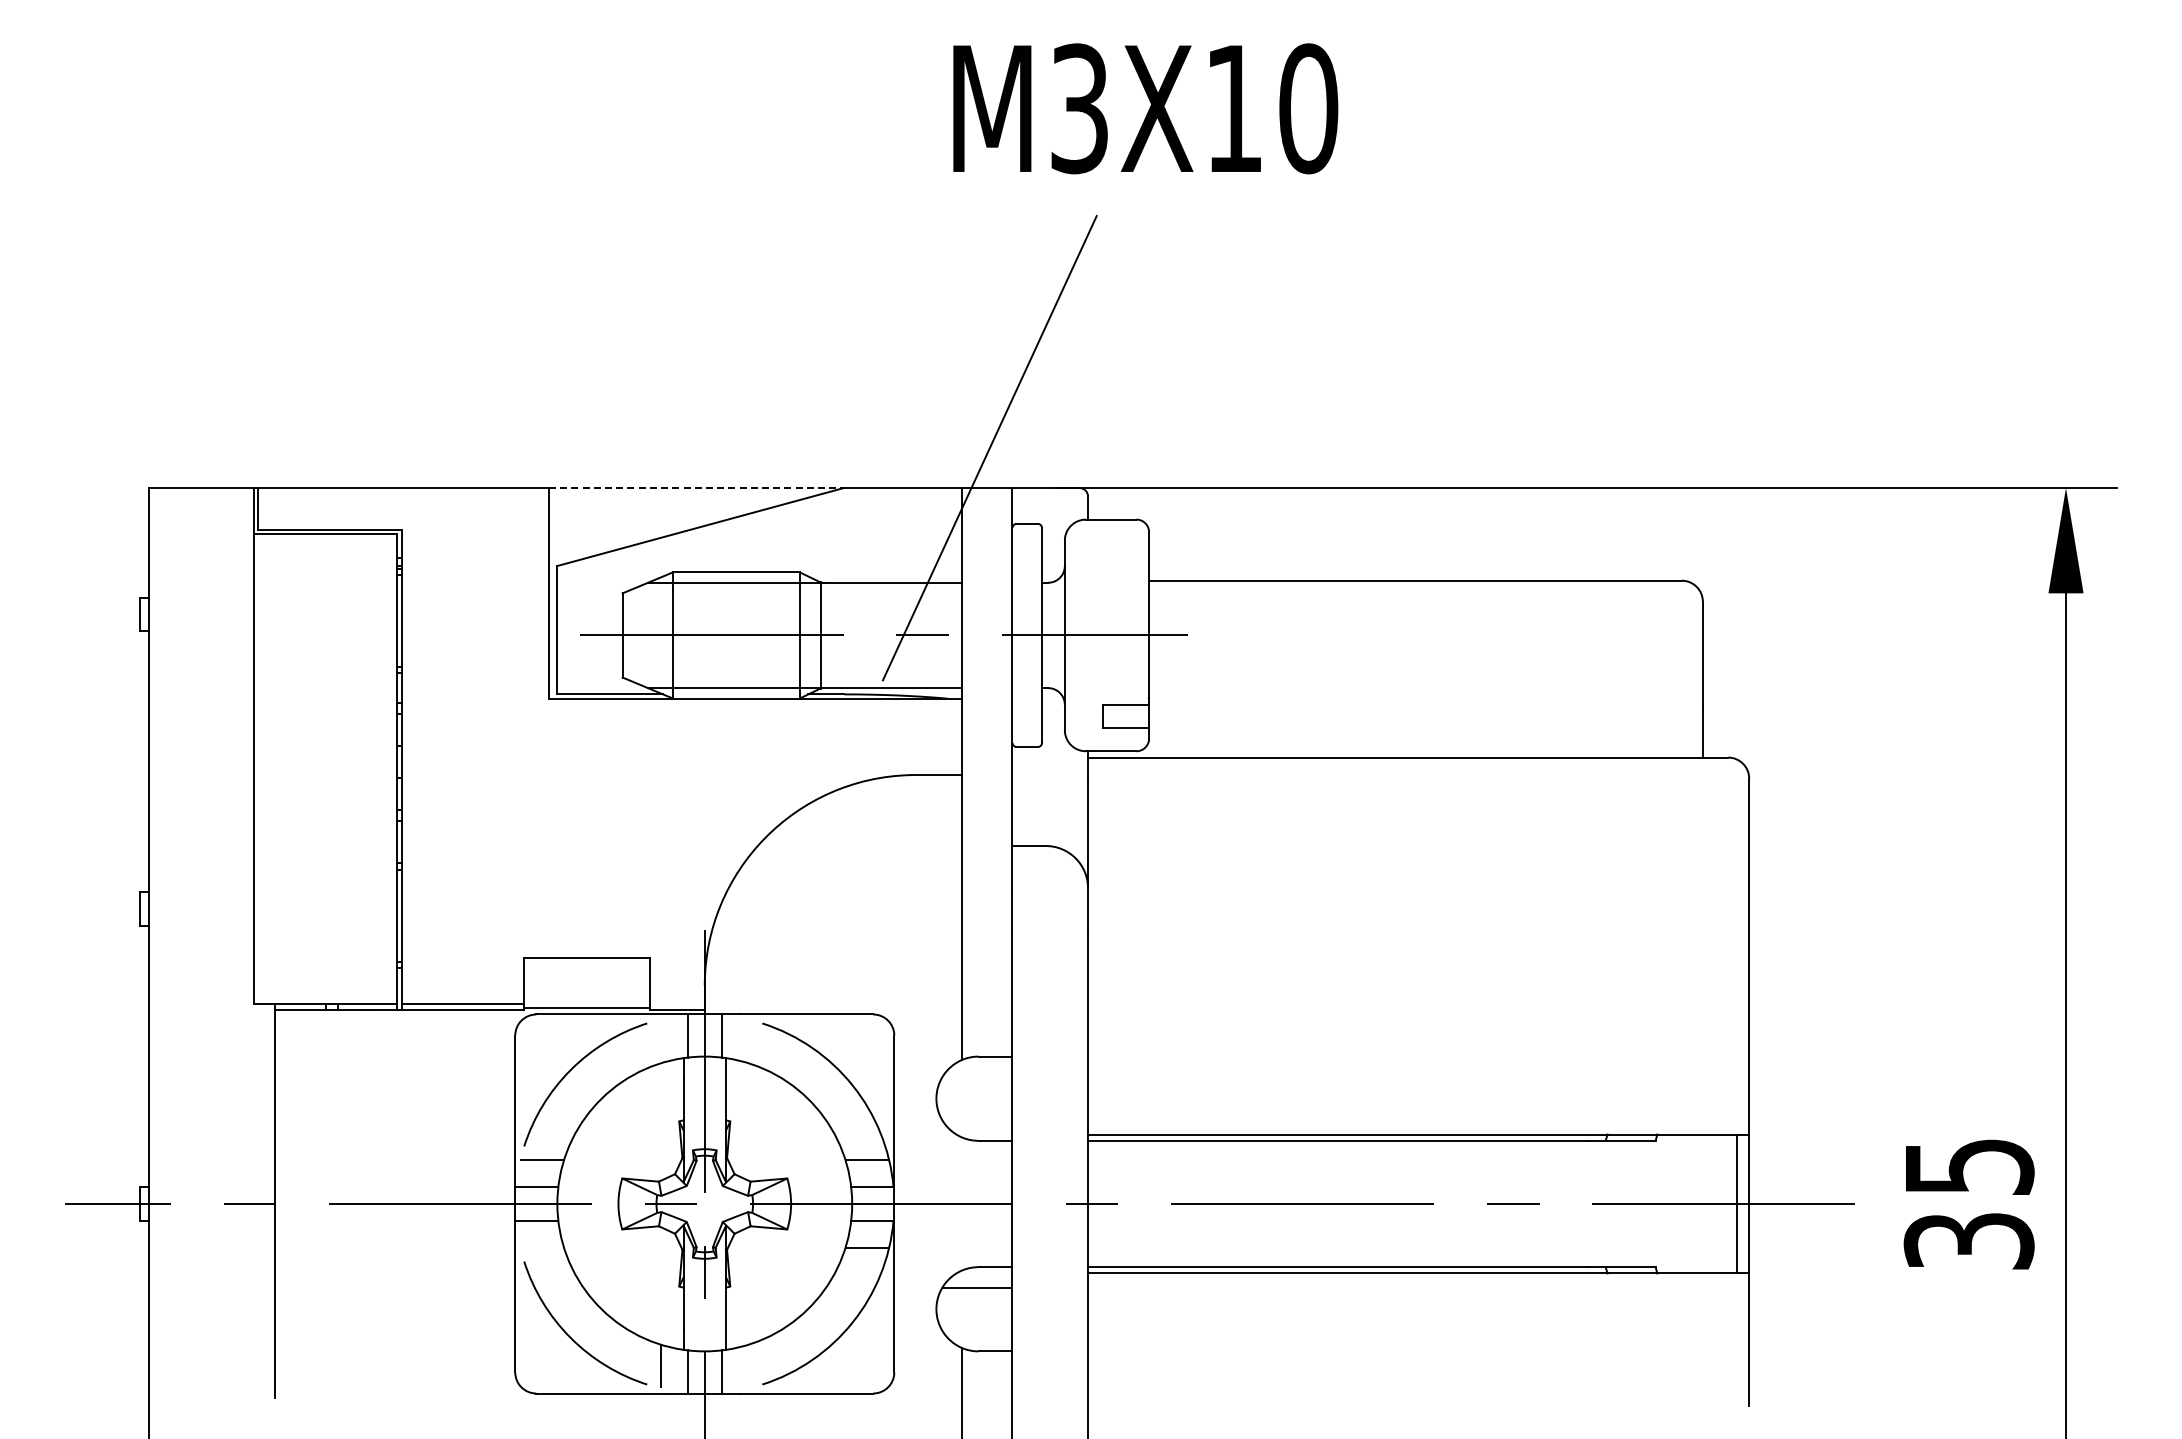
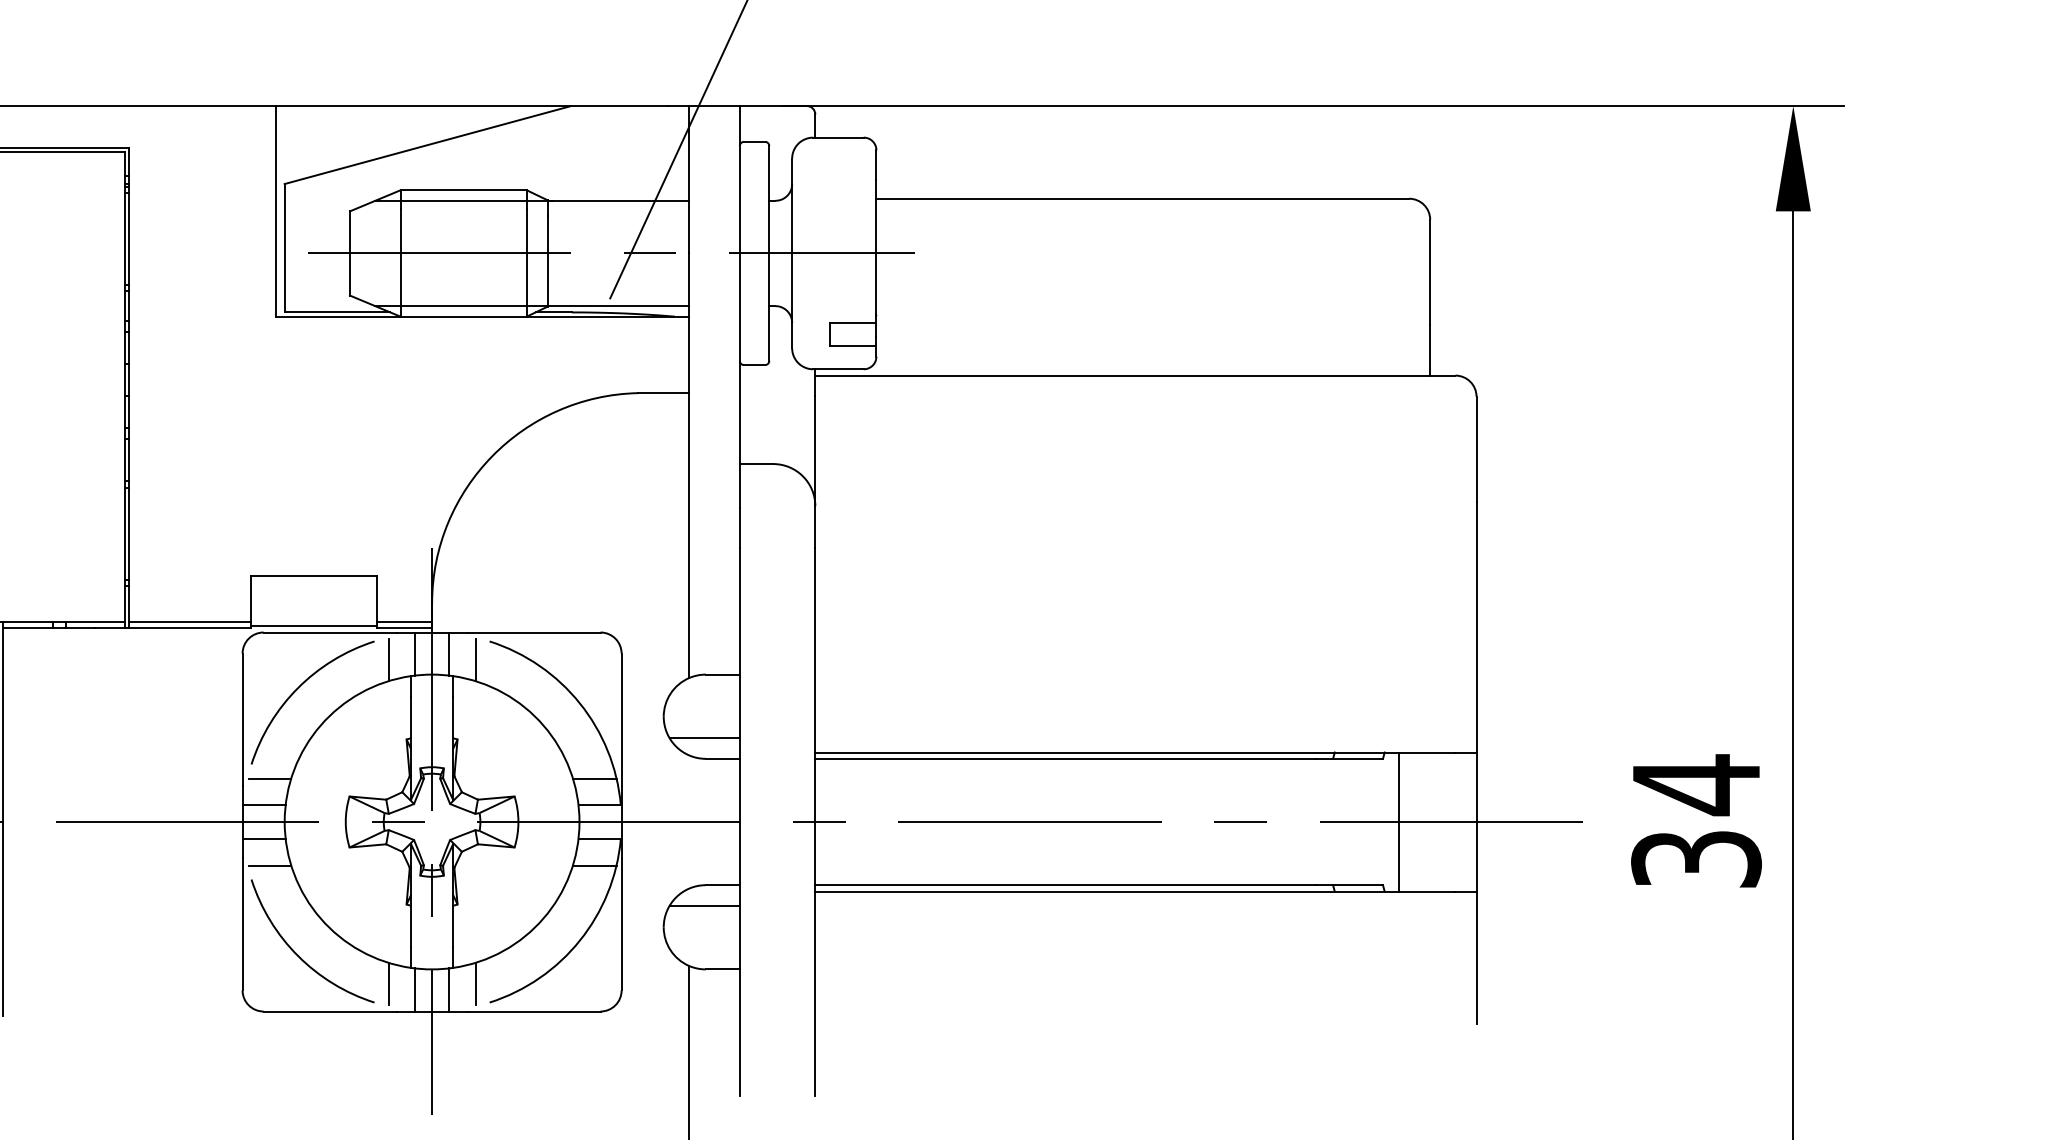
line: (696, 488) -> (423, 106), dashed -> solid
line: (677, 1003) -> (404, 621), added
line: (661, 1041) -> (388, 659), added
line: (748, 1041) -> (475, 659), added
line: (977, 1119) -> (704, 737), added
text: (1970, 1167) -> (1697, 785), 35 -> 34
line: (1737, 1203) -> (1398, 821), moved
line: (542, 1247) -> (269, 865), added
line: (748, 1365) -> (475, 983), added

